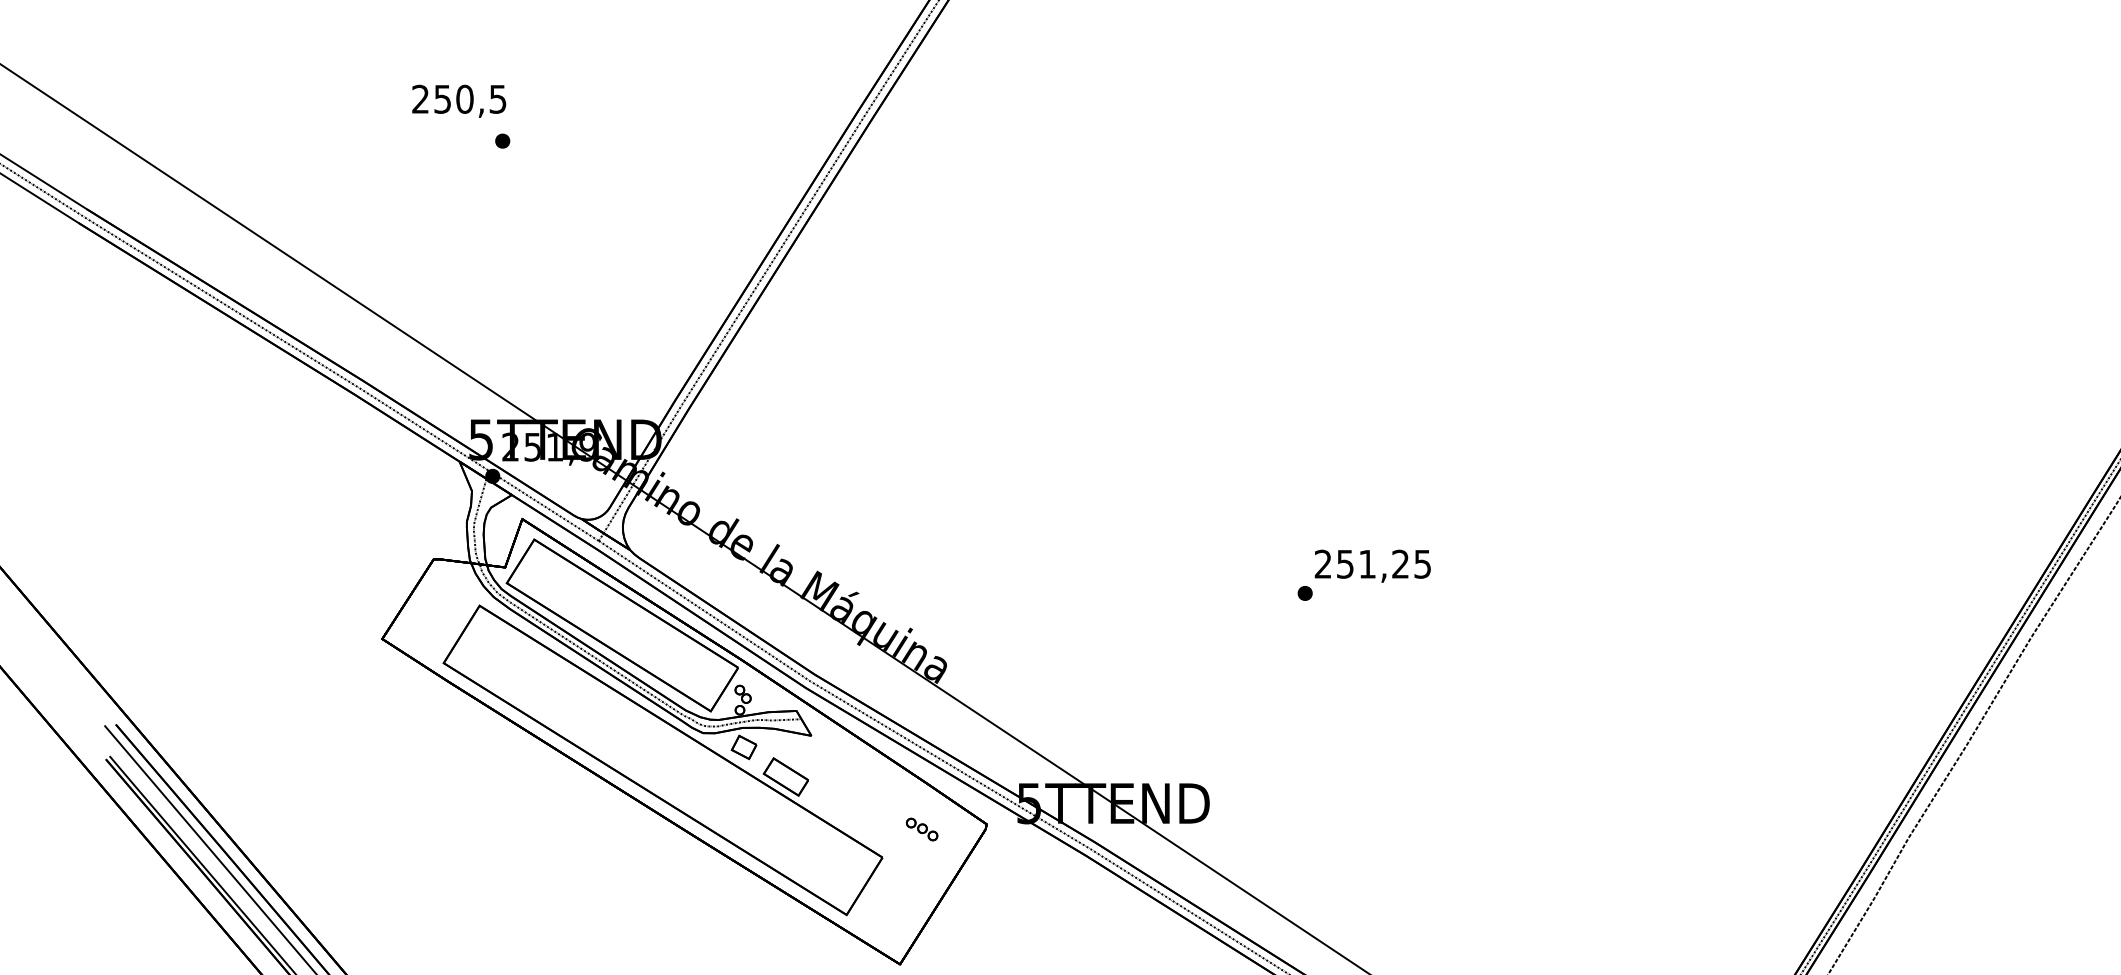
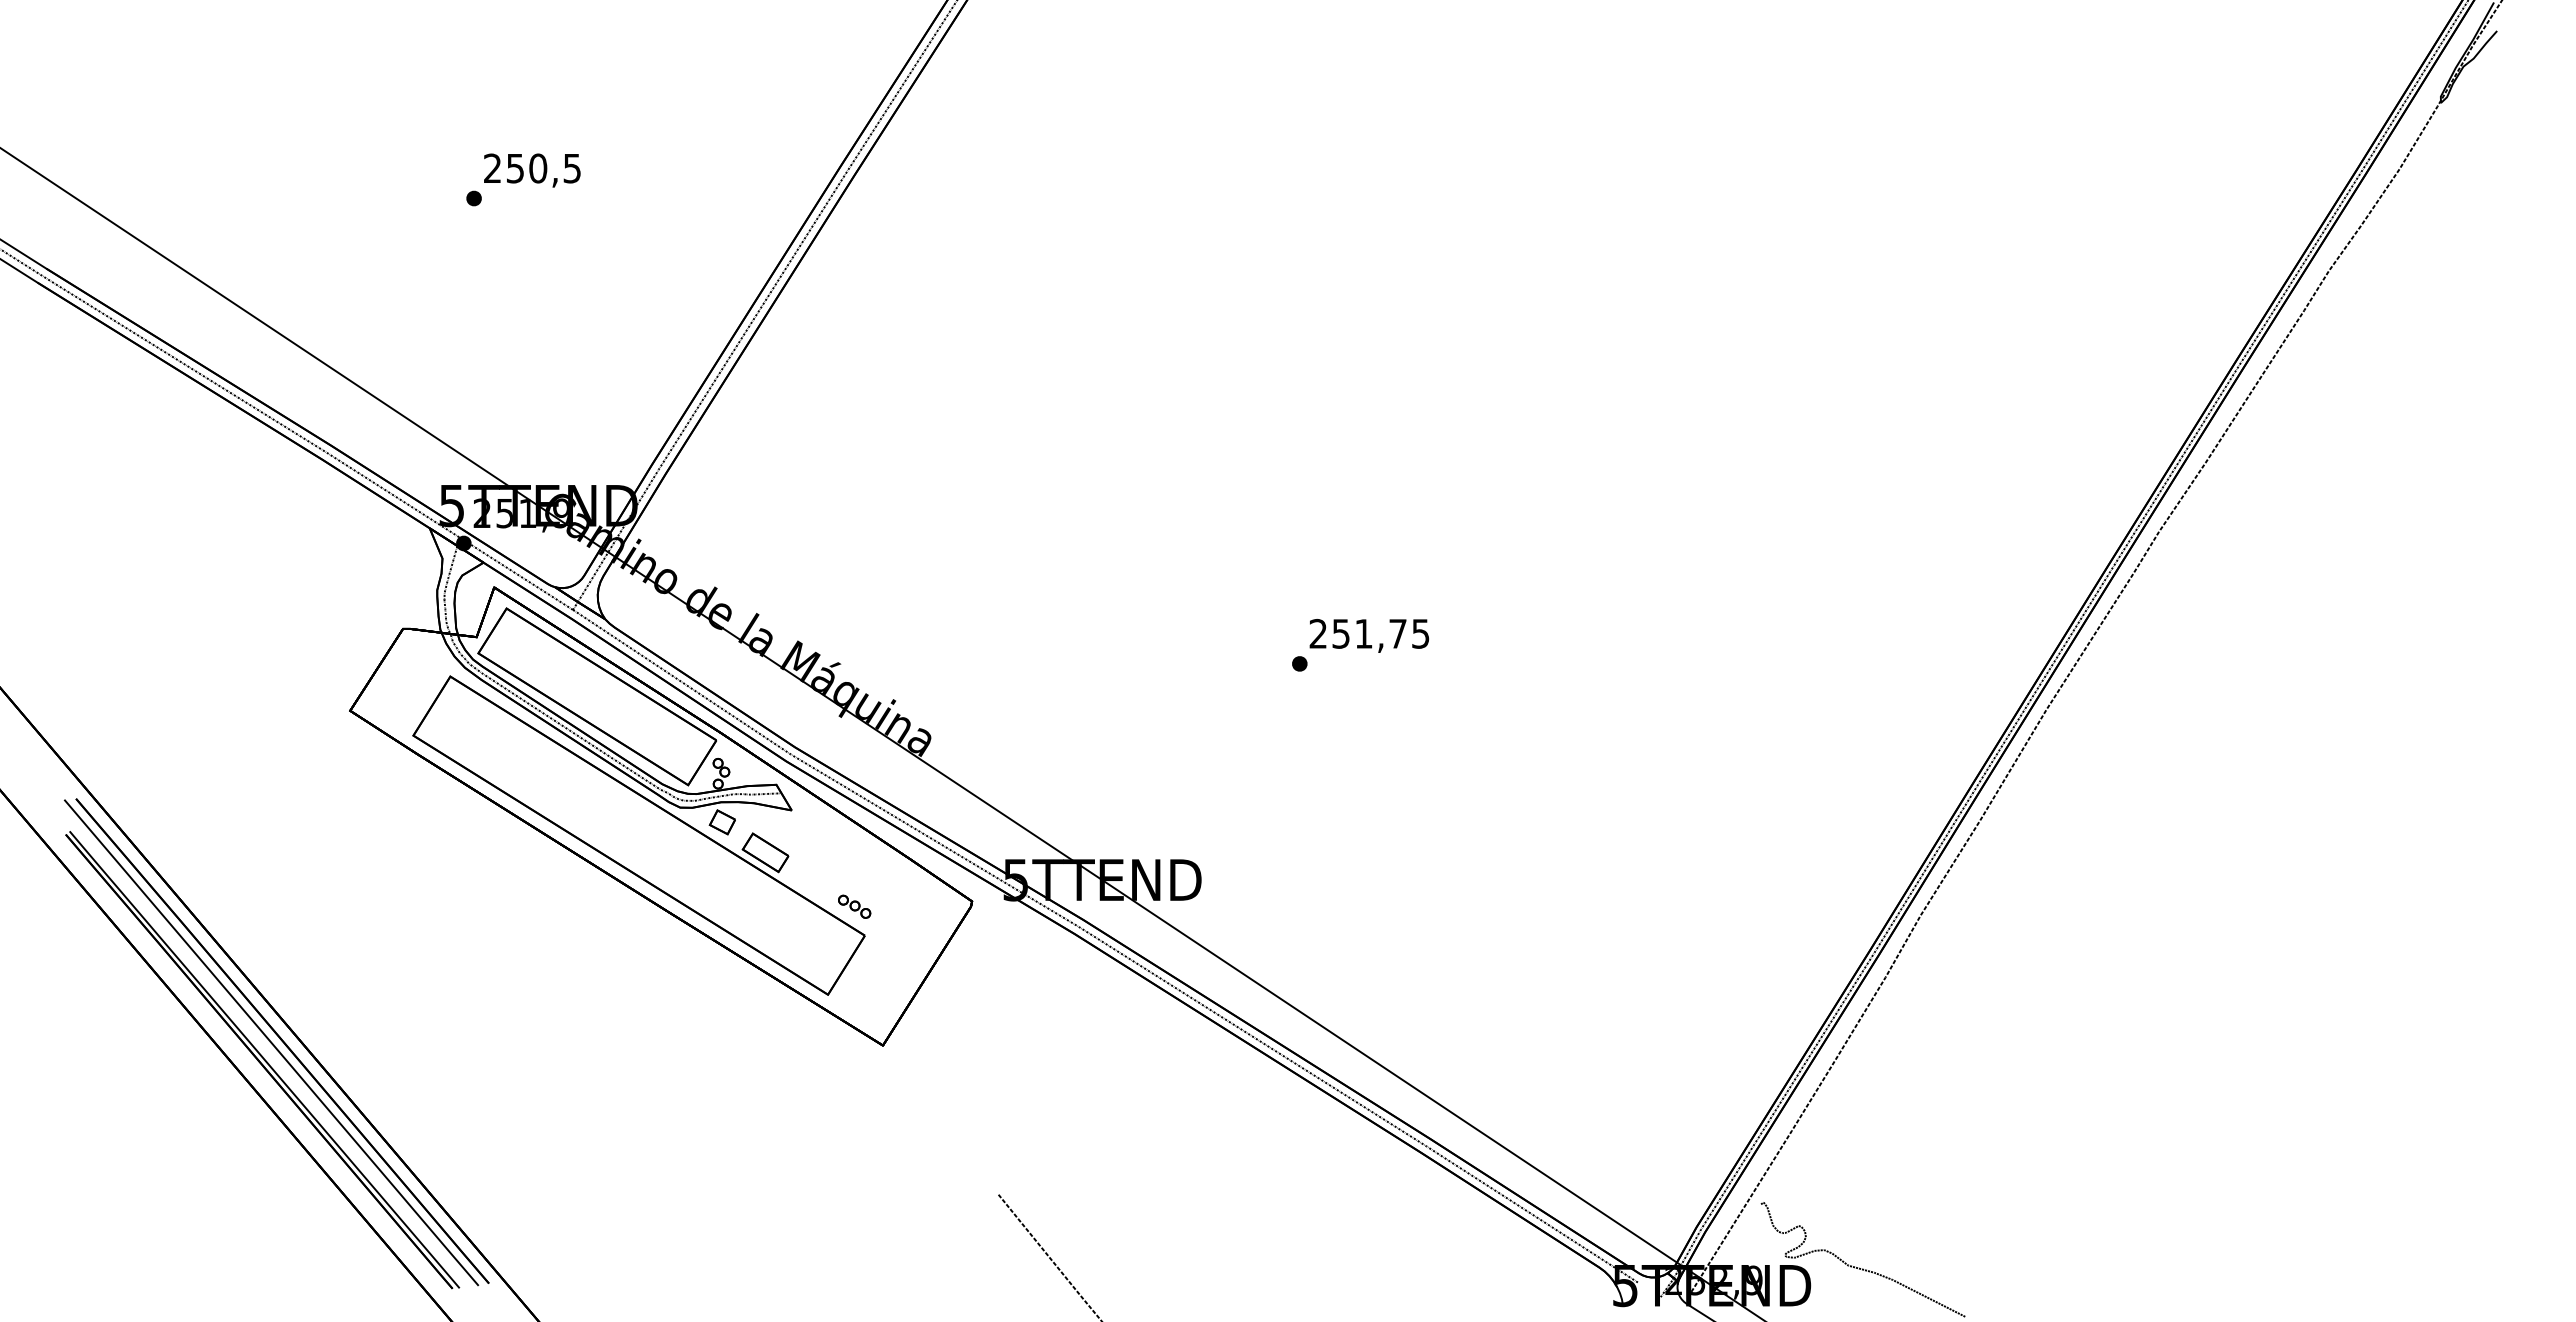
text: (459, 101) -> (532, 170), moved
text: (1400, 563) -> (1397, 633), 251,25 -> 251,75
part: (921, 829) -> (854, 906), moved

